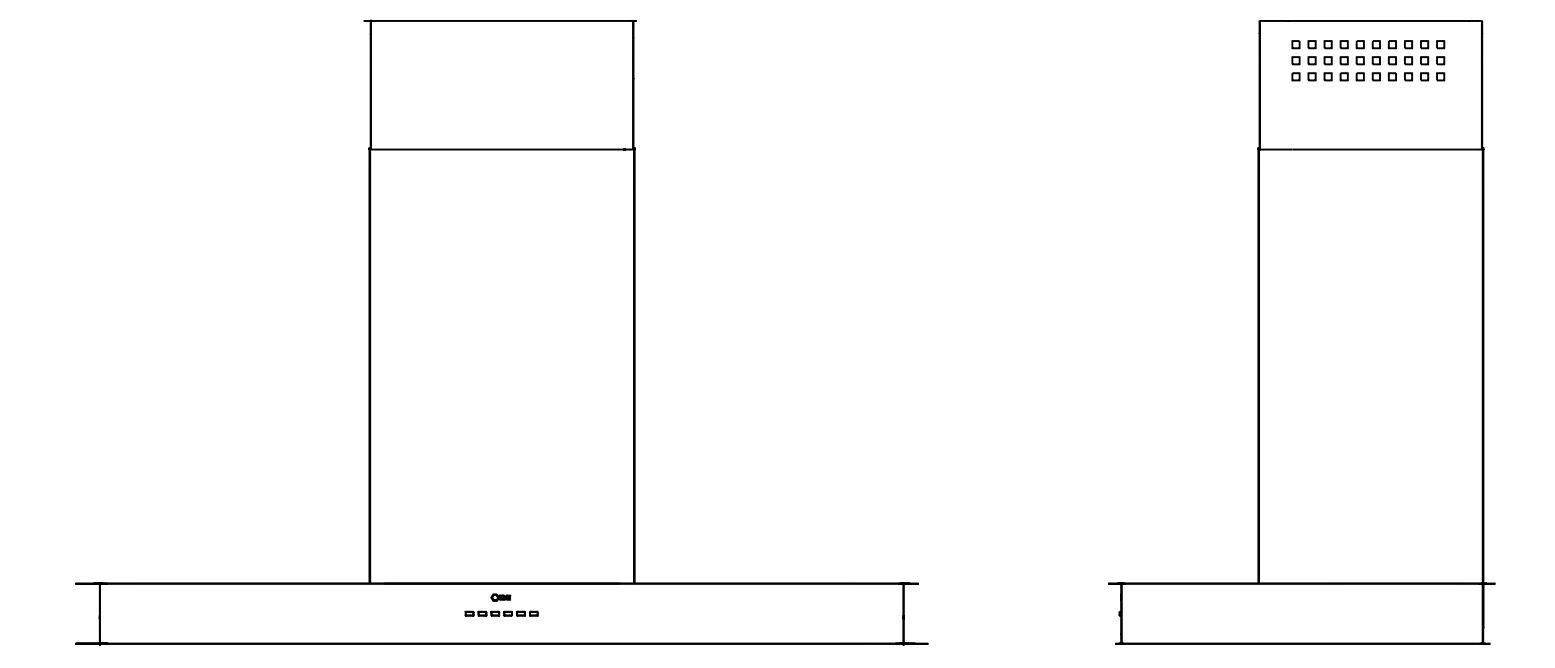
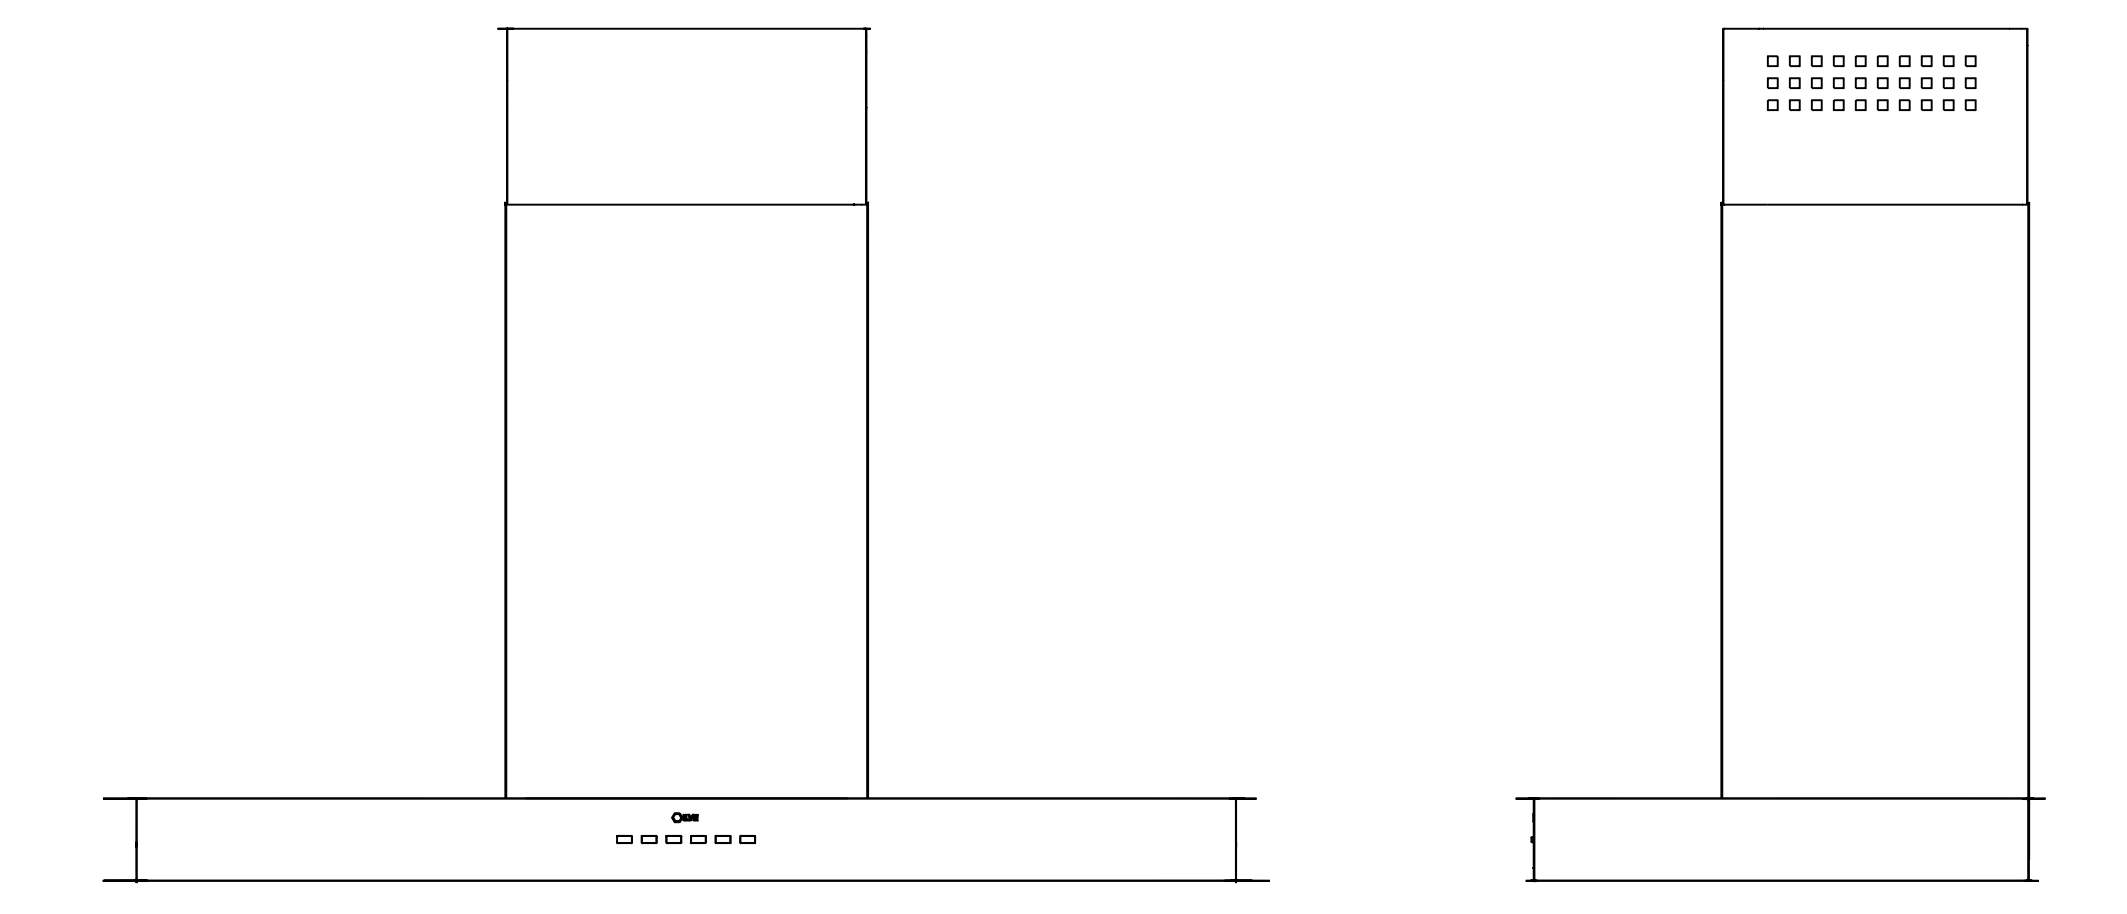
part: (501, 613) -> (686, 839), size x1.4

